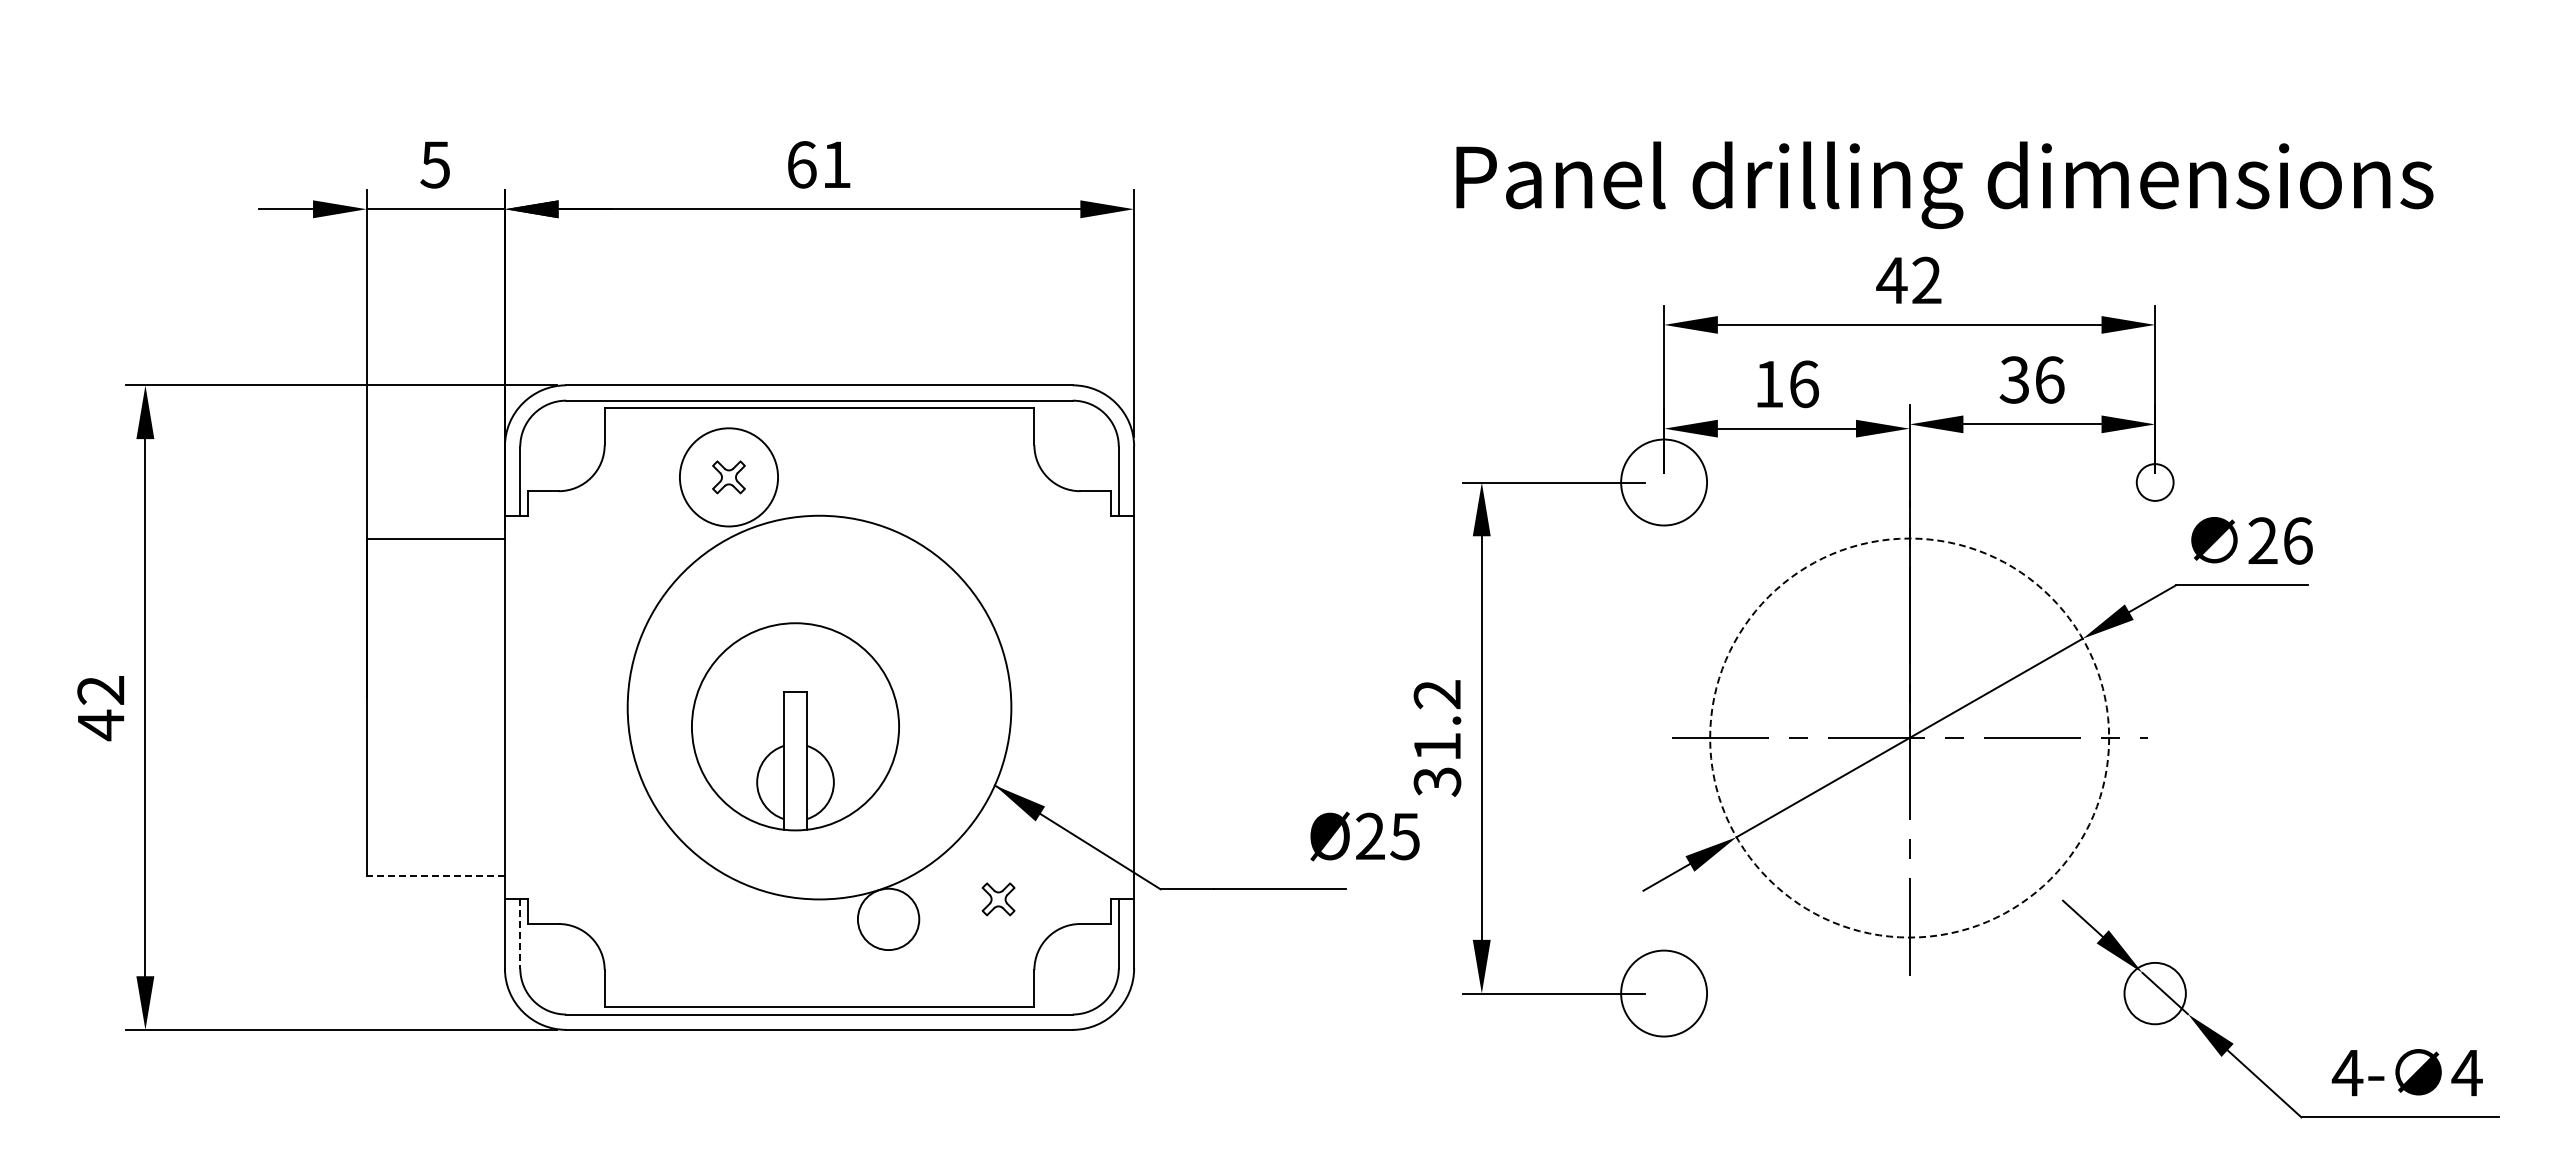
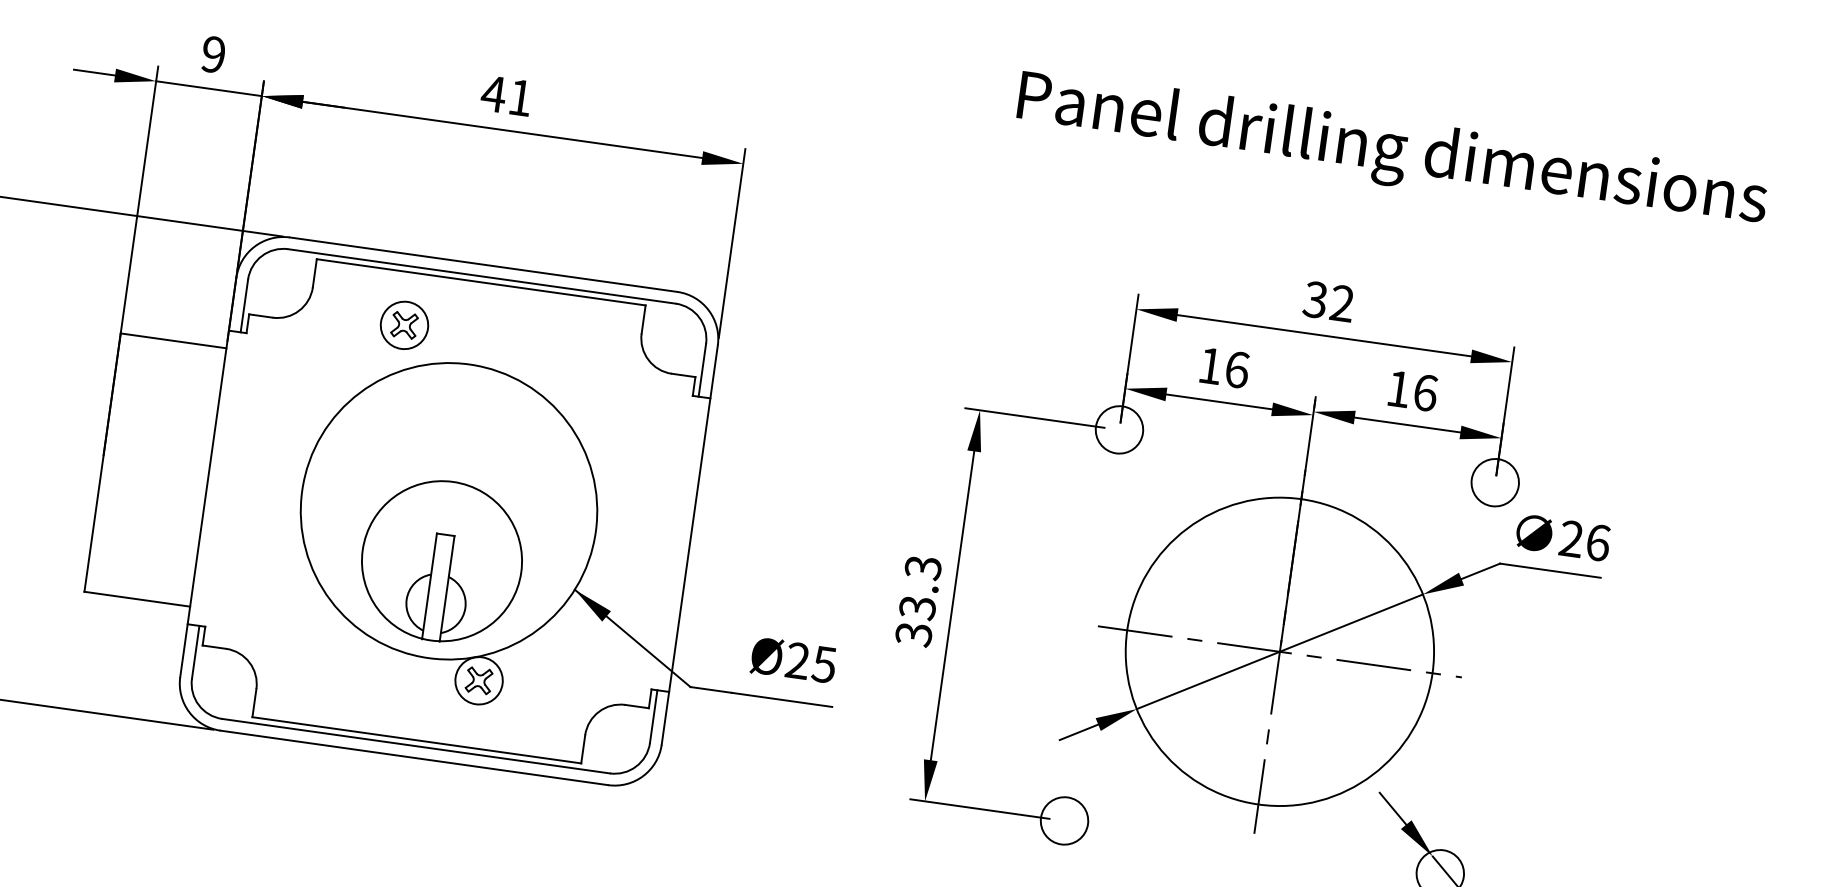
text: (434, 164) -> (212, 54), 5 -> 9
text: (801, 164) -> (493, 93), 61 -> 41
text: (1944, 185) -> (1392, 152), moved
text: (1891, 280) -> (1315, 299), 42 -> 32
text: (2013, 379) -> (1397, 388), 36 -> 16
circle: (728, 477) -> (404, 325), size x0.62
circle: (1663, 482) -> (1119, 429), size x0.71
circle: (2154, 482) -> (1494, 482), size x1.67
text: (1437, 721) -> (920, 588), 31.2 -> 33.3
part: (795, 726) -> (442, 560), moved
circle: (1909, 737) -> (1279, 651), dashed -> solid
text: (1364, 836) -> (793, 660), moved
line: (435, 876) -> (137, 599), dashed -> solid
part: (998, 899) -> (479, 680), moved
line: (520, 933) -> (195, 651), dashed -> solid
circle: (1663, 993) -> (1064, 820), size x0.71

